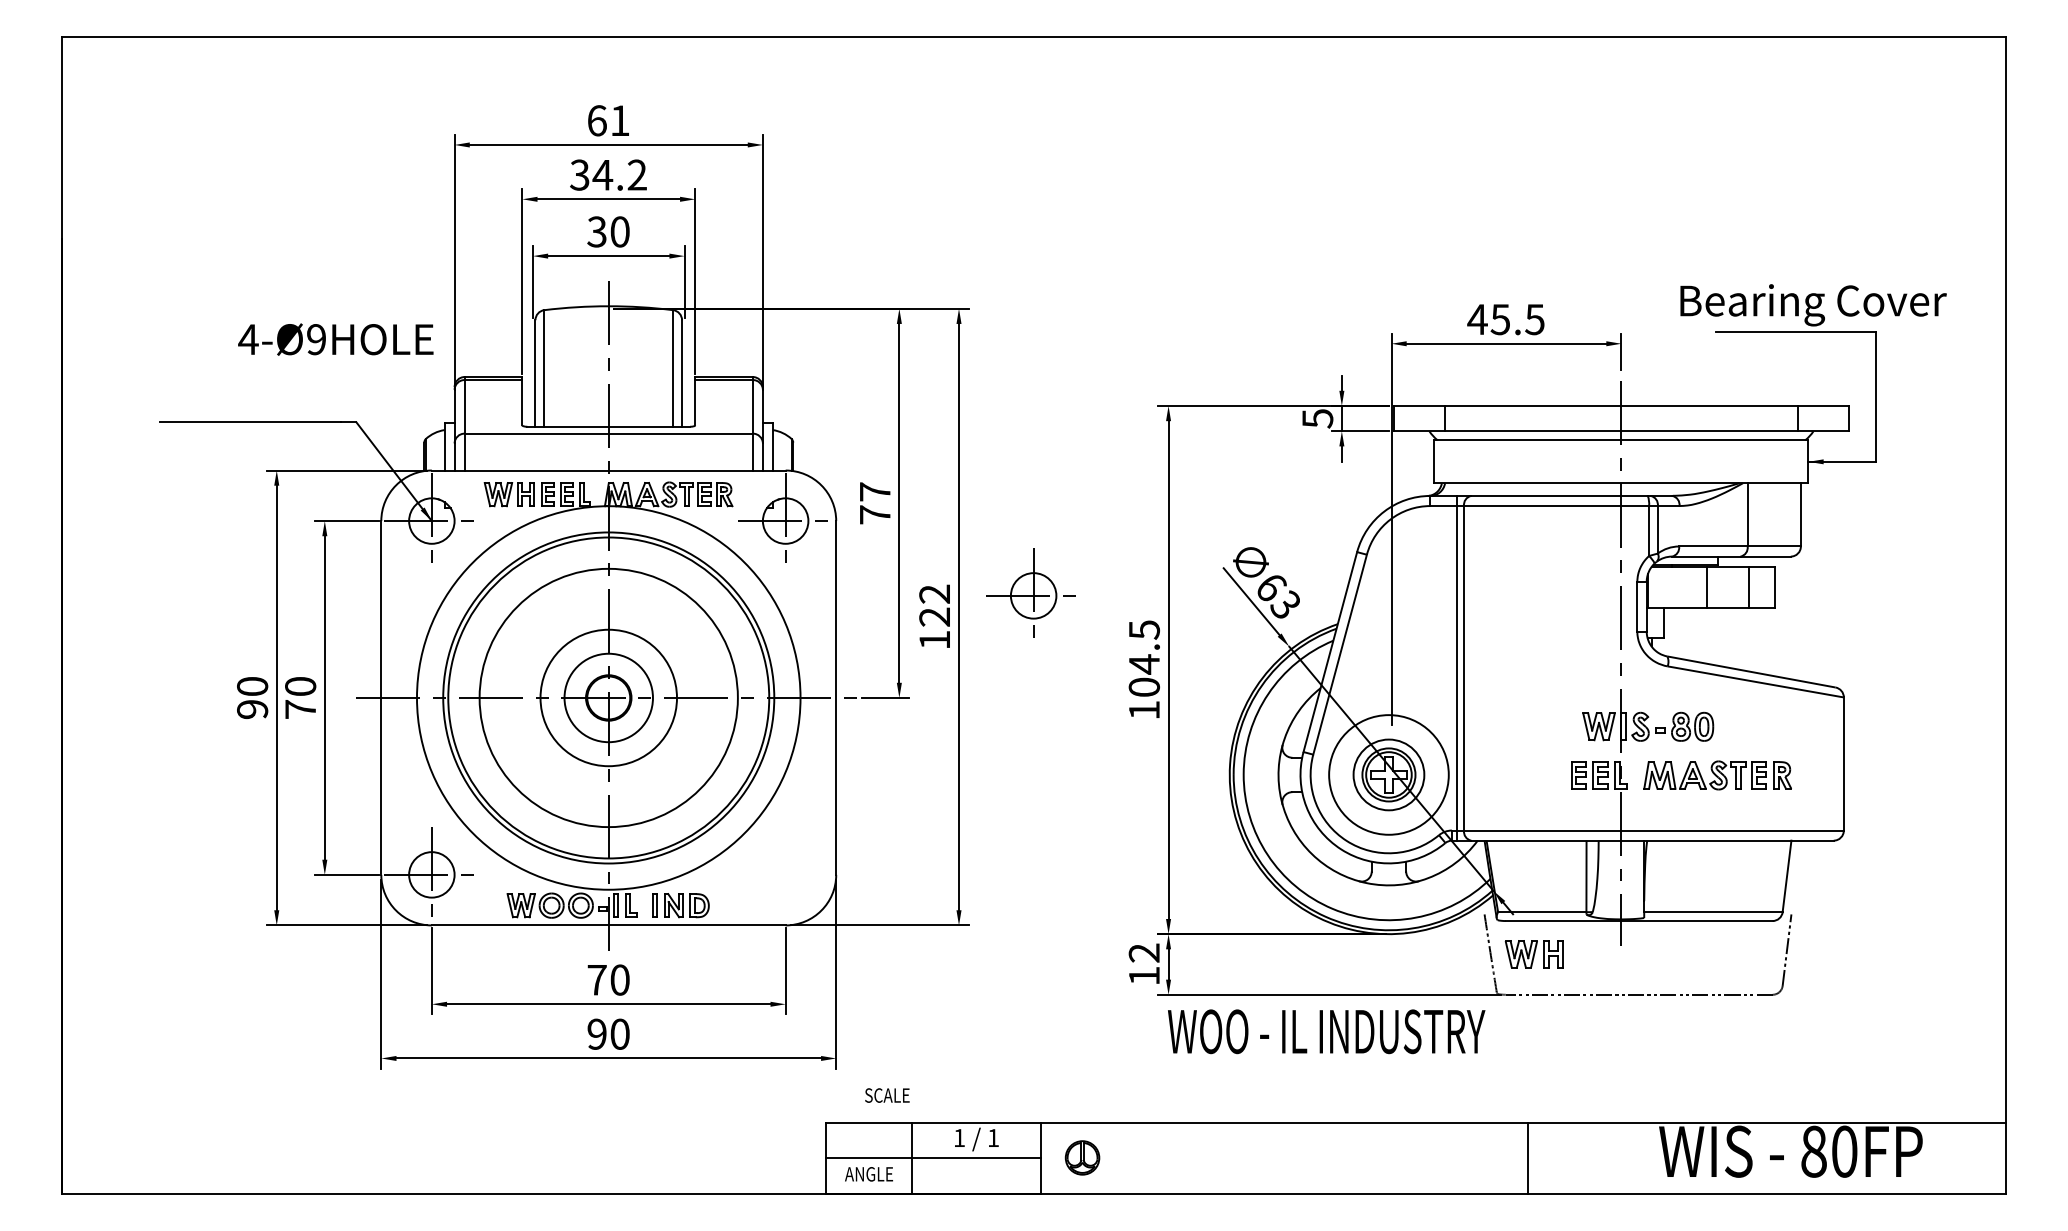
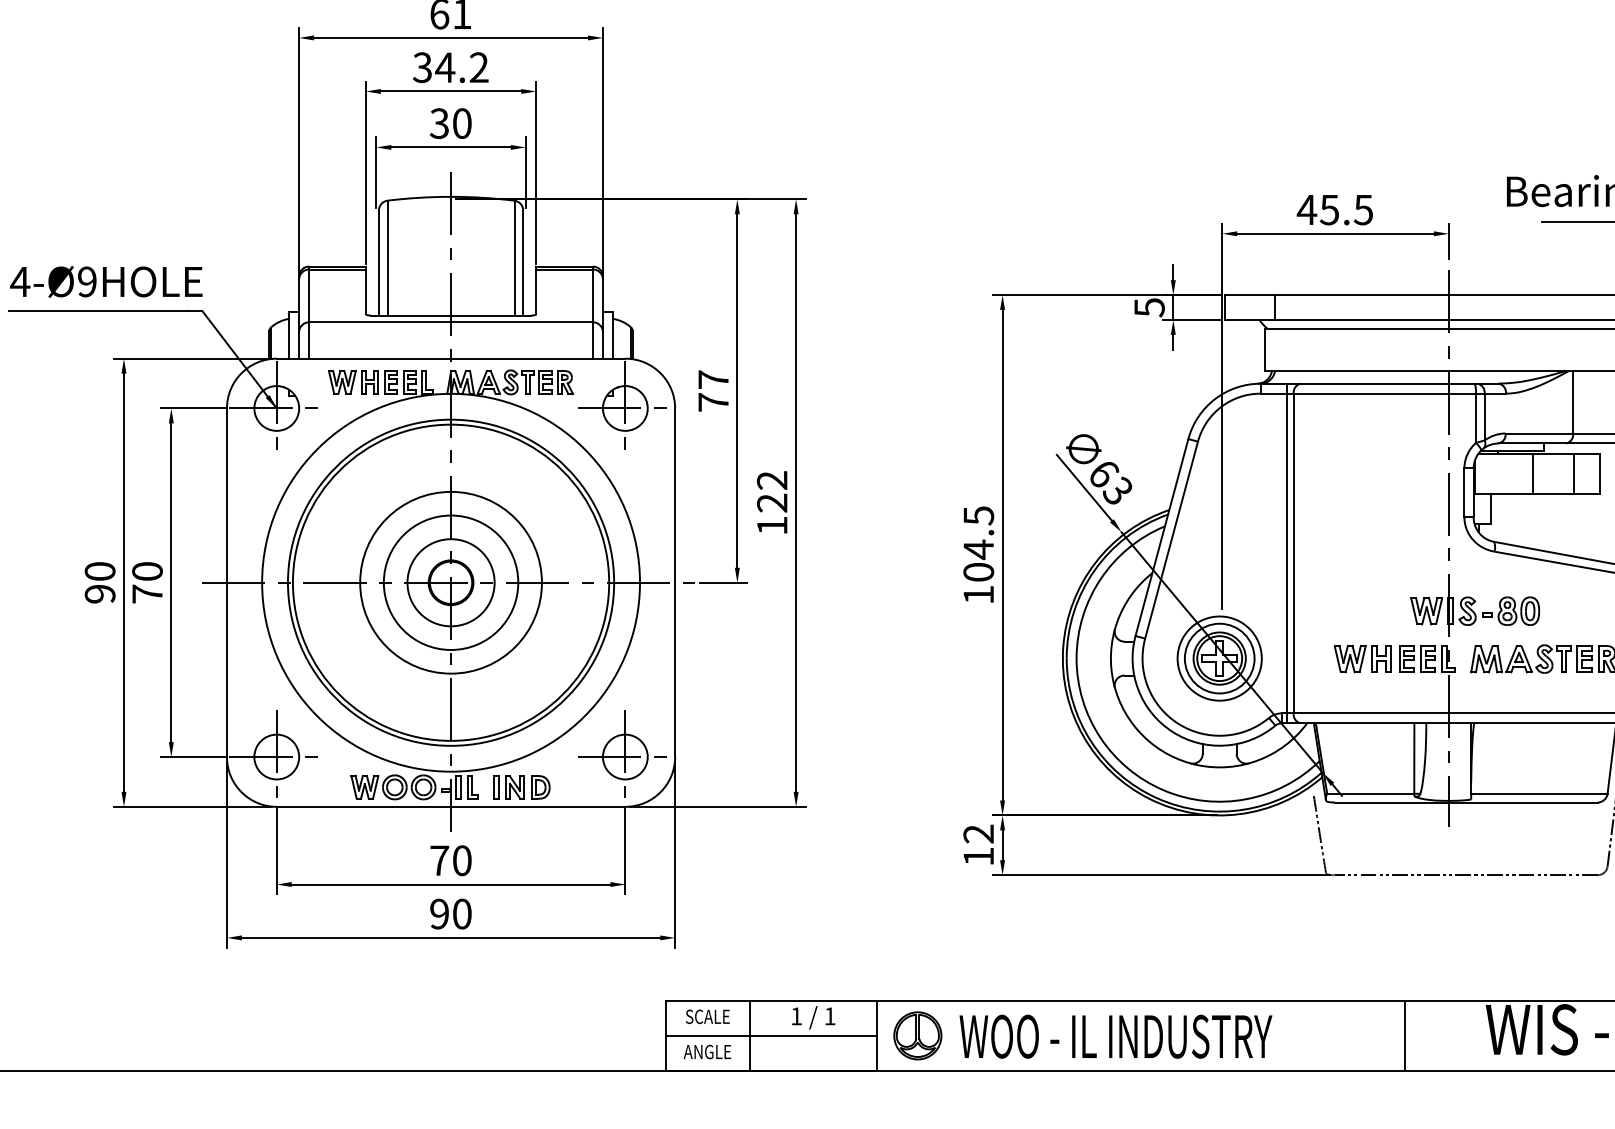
text: (335, 339) -> (105, 281), moved
part: (1030, 592) -> (622, 753), moved
circle: (608, 697) -> (450, 582), size x0.71
circle: (1388, 774) -> (1219, 658), size x0.71
part: (1533, 954) -> (1362, 659), moved
text: (1326, 1031) -> (1115, 1036), moved
text: (887, 1095) -> (707, 1016), moved
part: (1082, 1157) -> (917, 1035), size x1.43
line: (1528, 1158) -> (1405, 1036), moved

